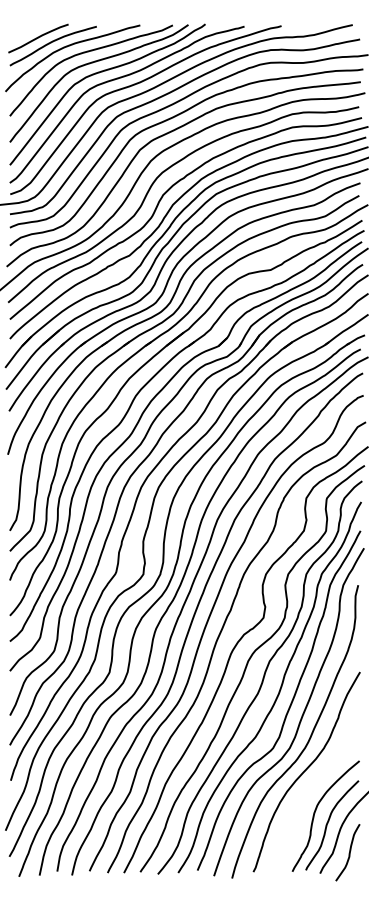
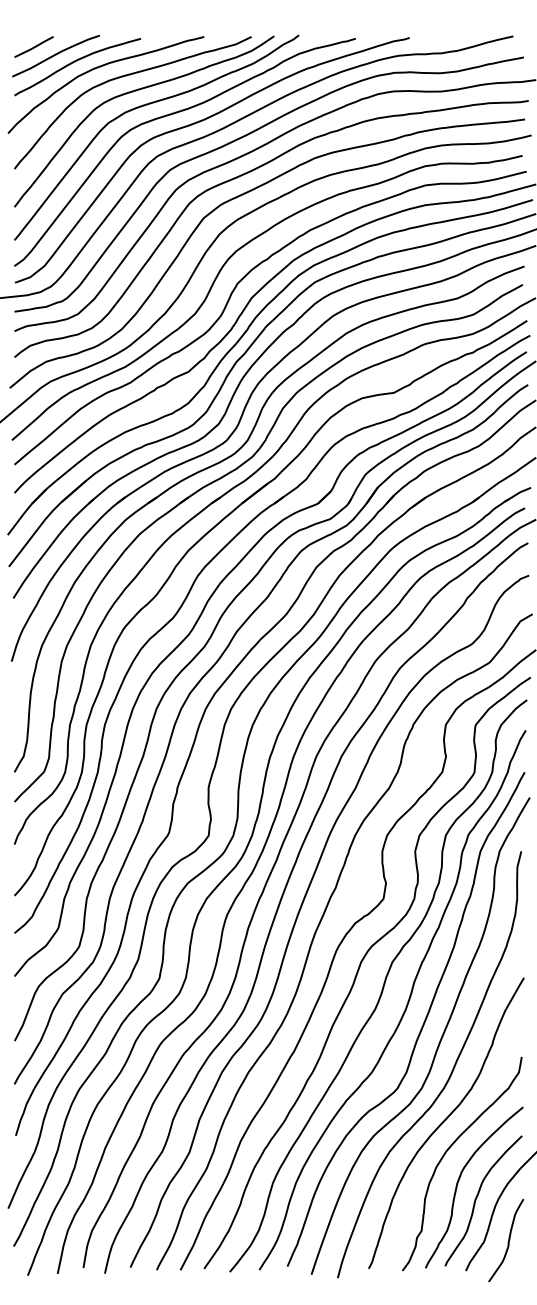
line: (23, 31) -> (34, 45), added
curve: (307, 792) -> (447, 1152), added

